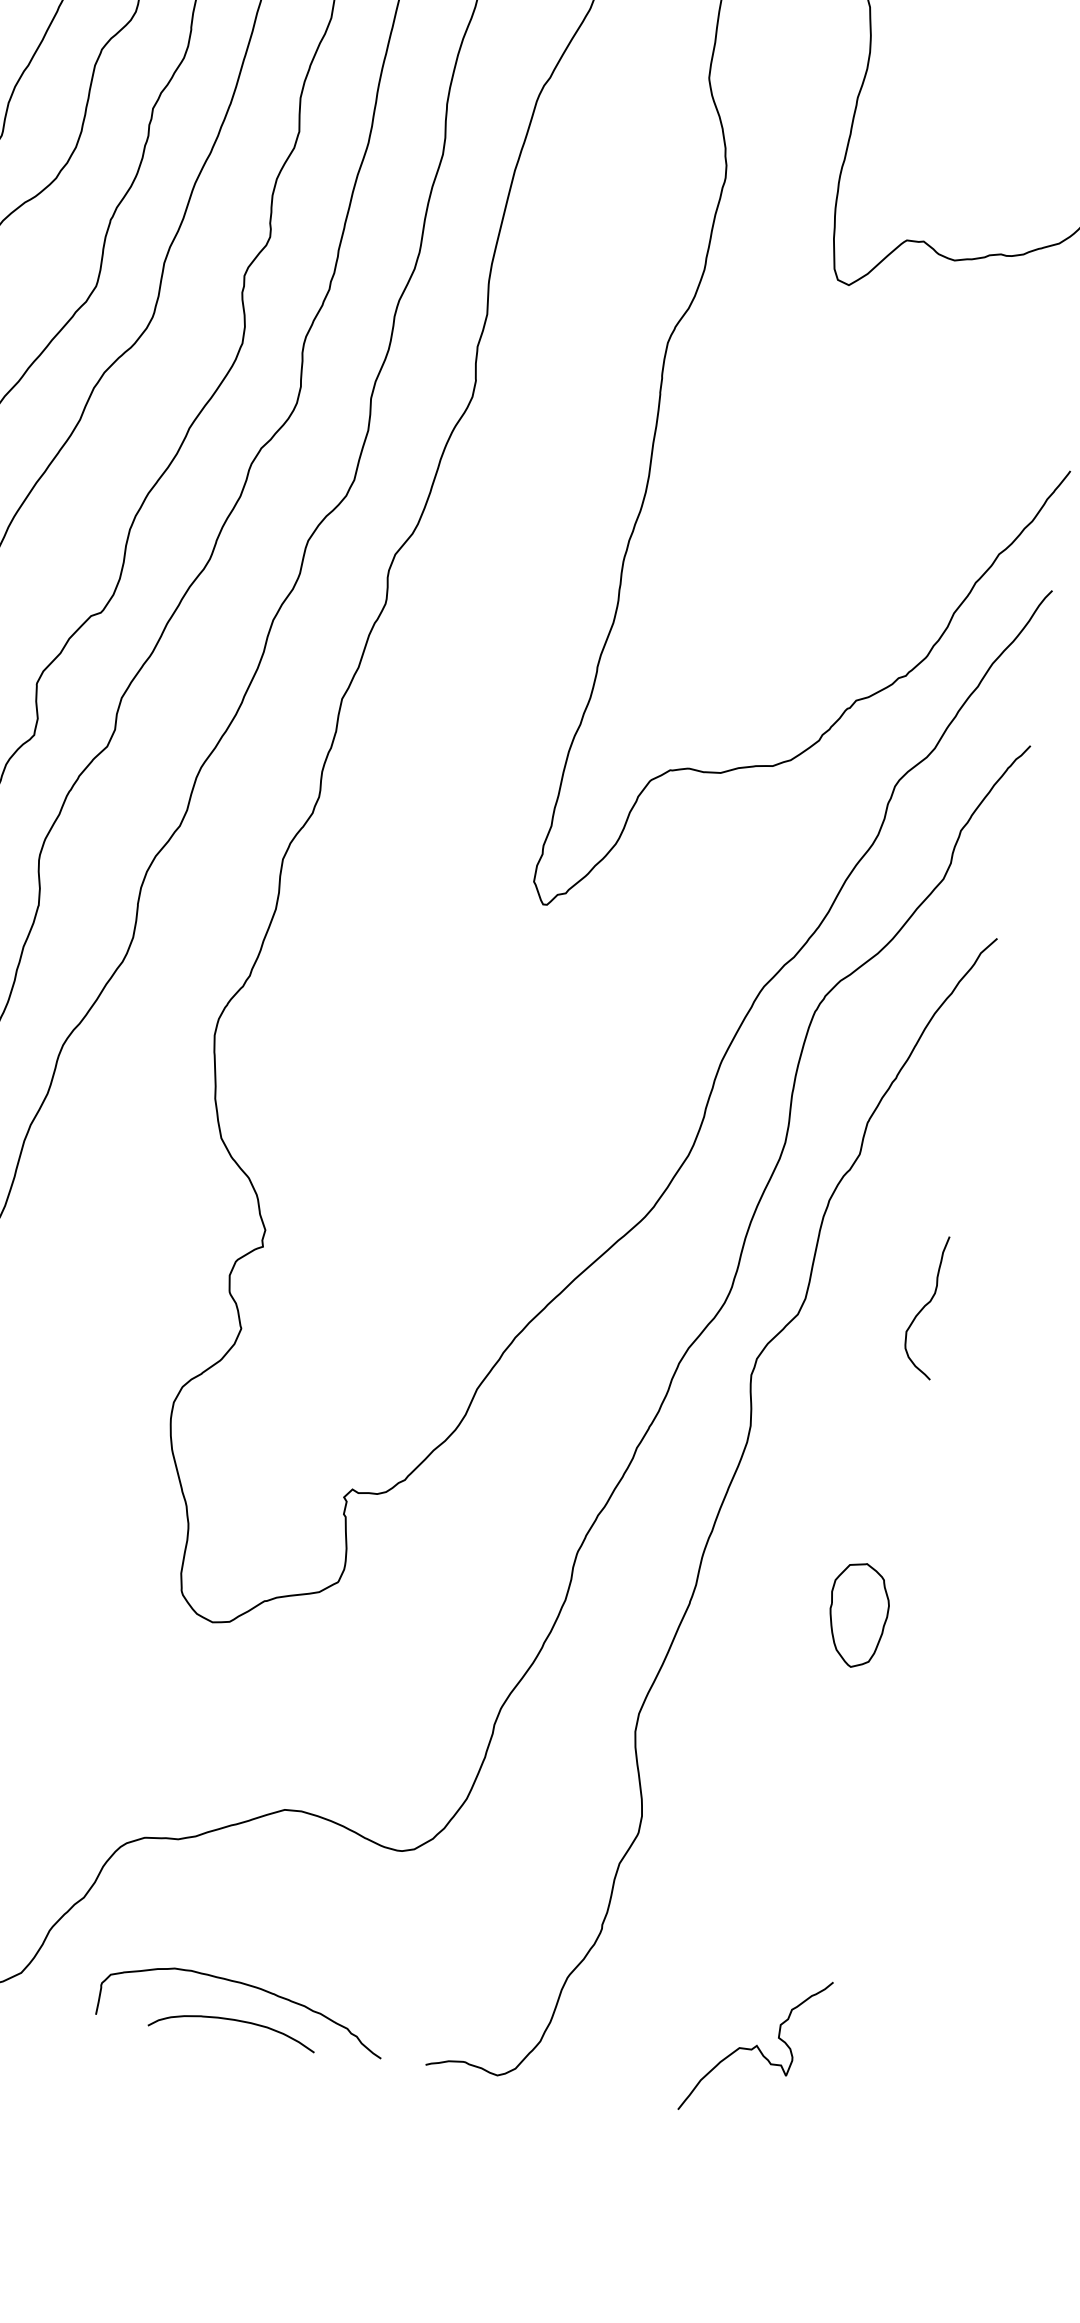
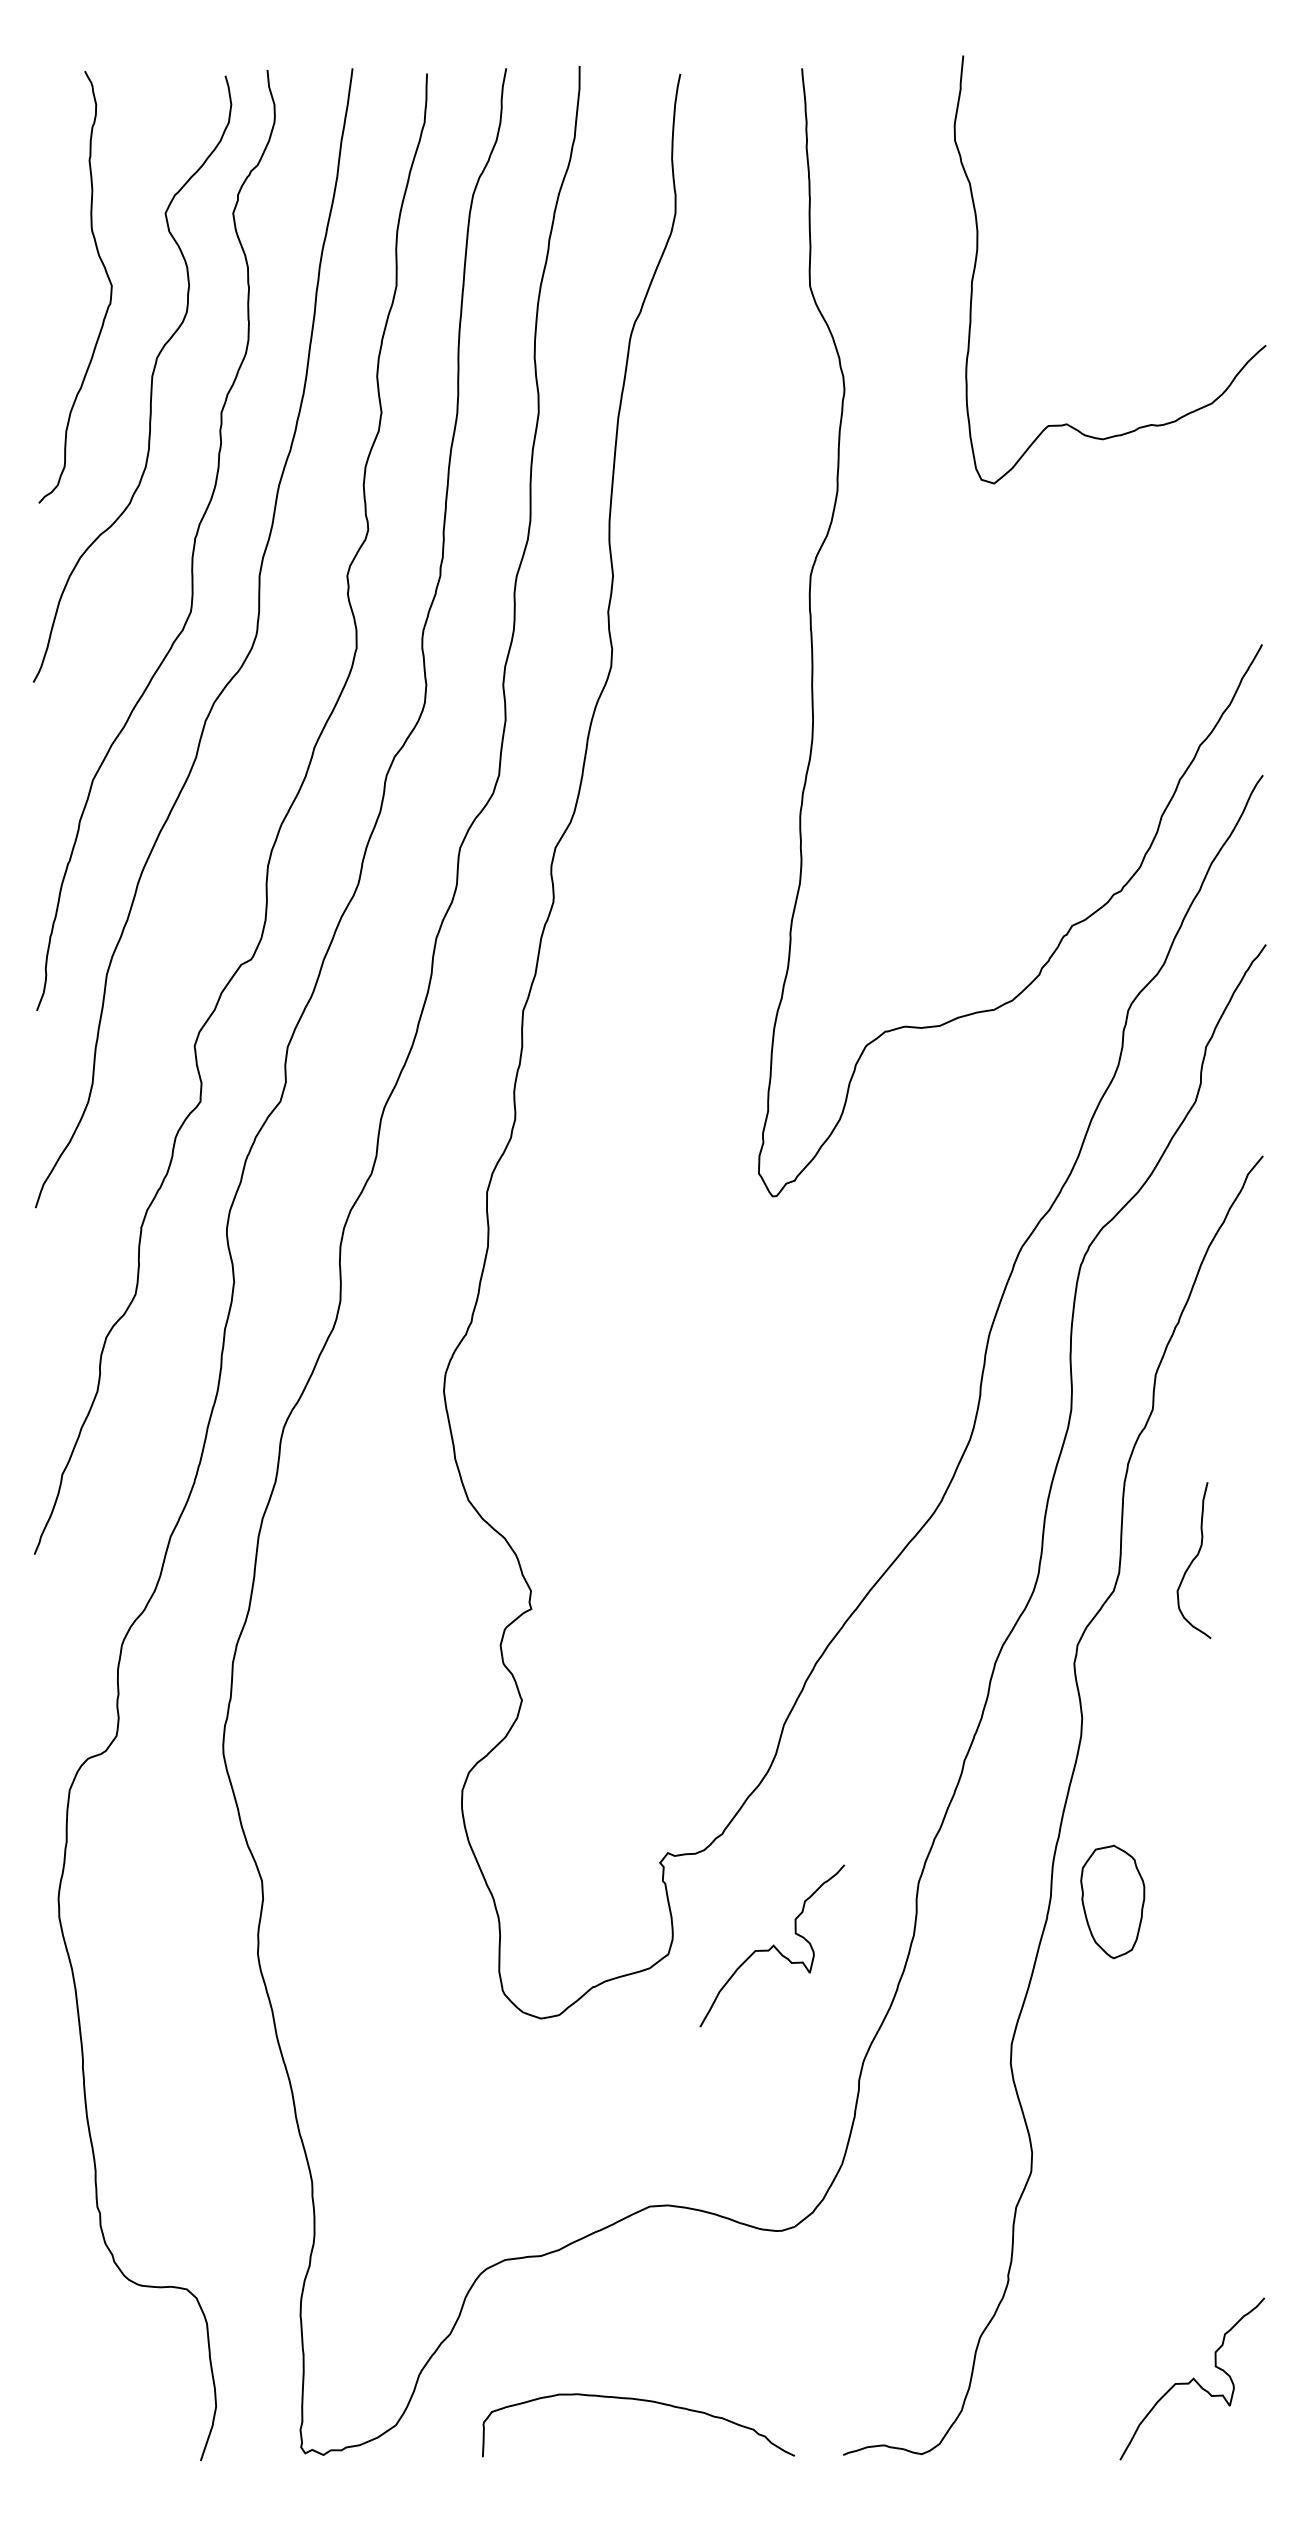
curve: (925, 1306) -> (1193, 1560), moved
curve: (434, 1589) -> (772, 1945), added
part: (857, 1614) -> (1112, 1901), moved
curve: (233, 2020) -> (630, 2440), removed

